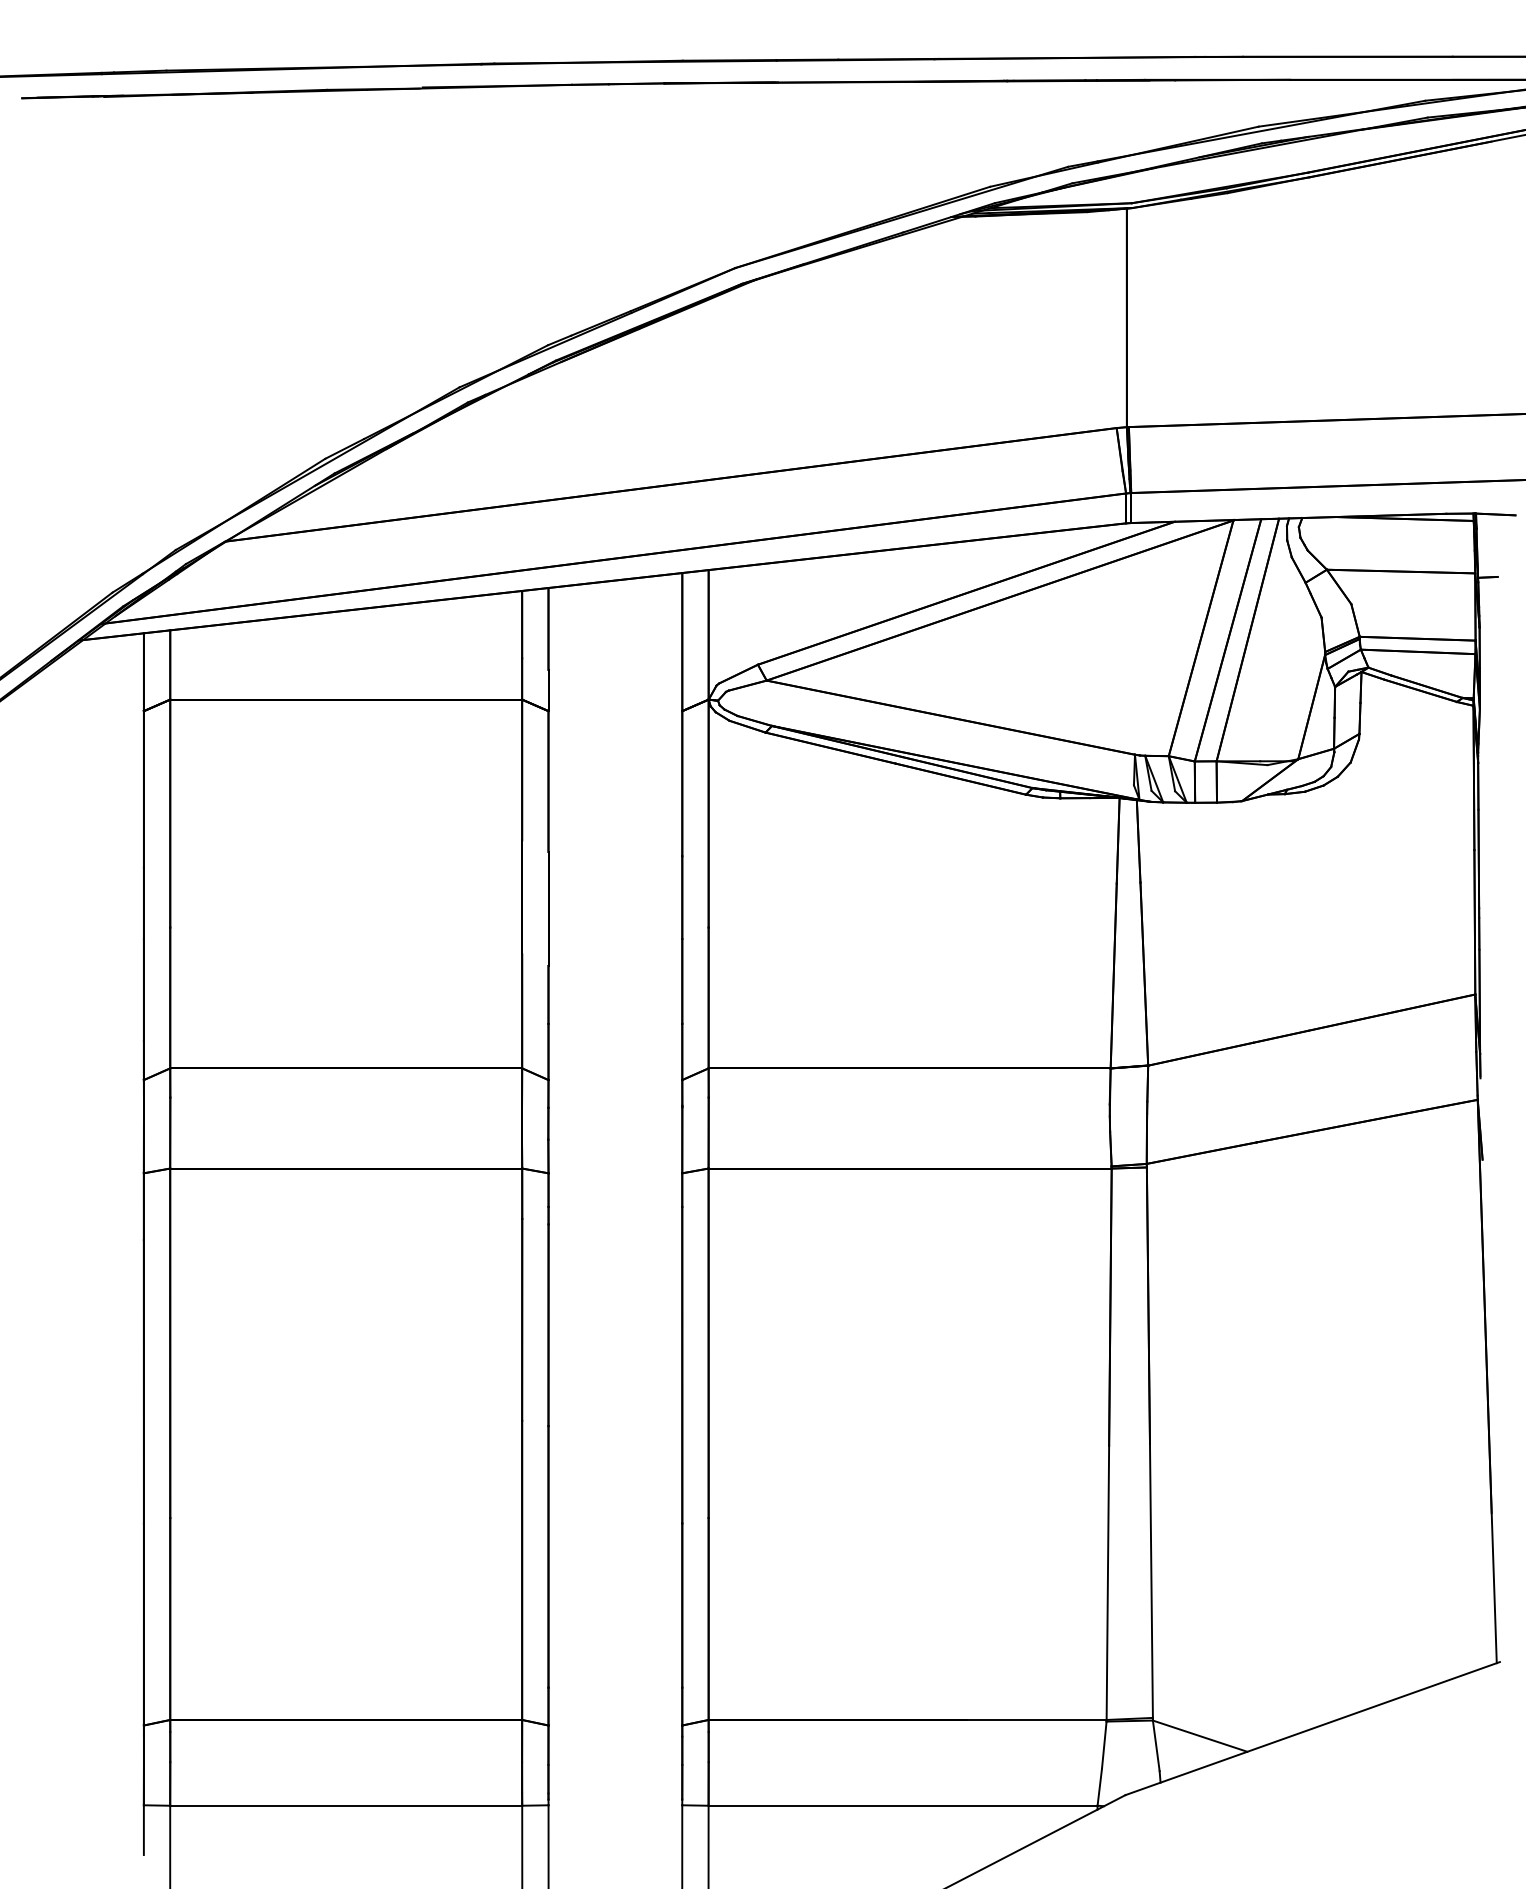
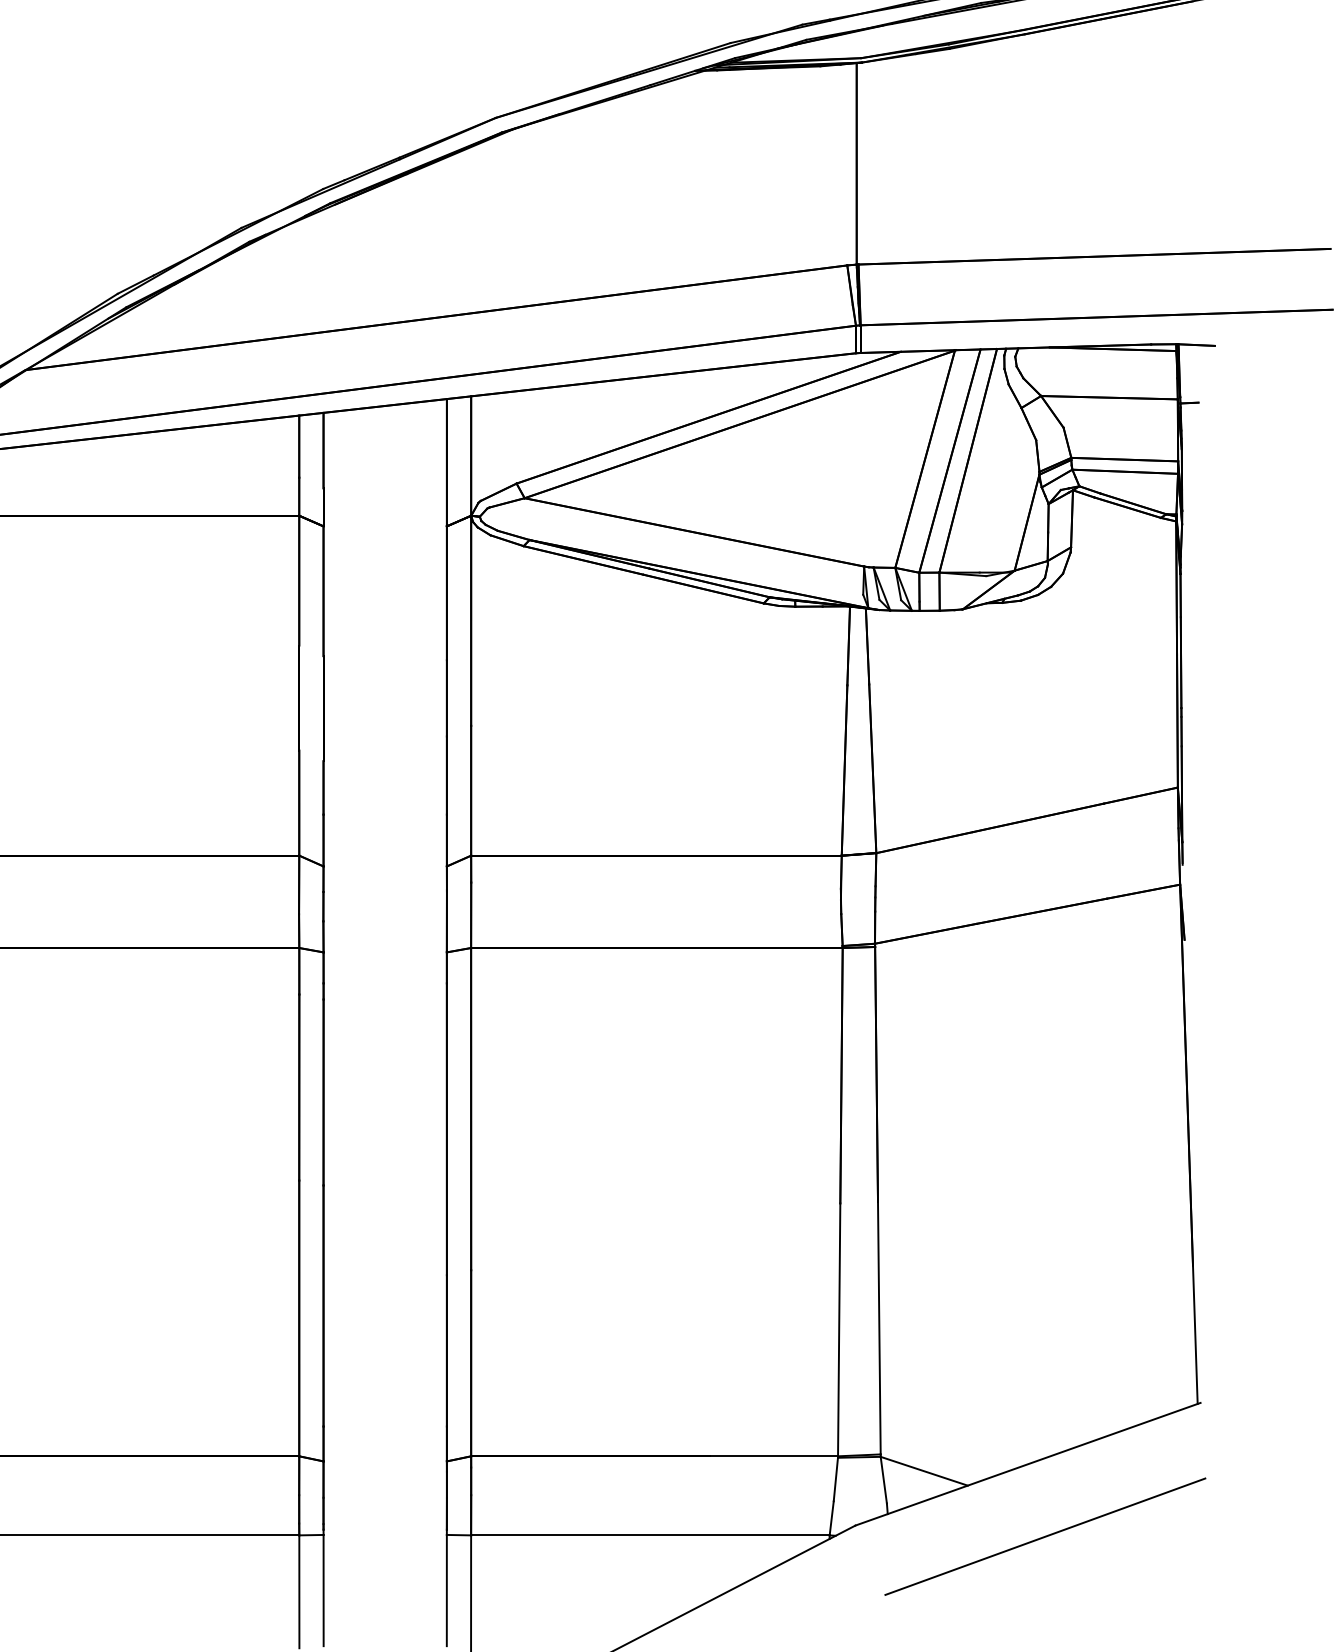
line: (1331, 1807) -> (1045, 1536), added

